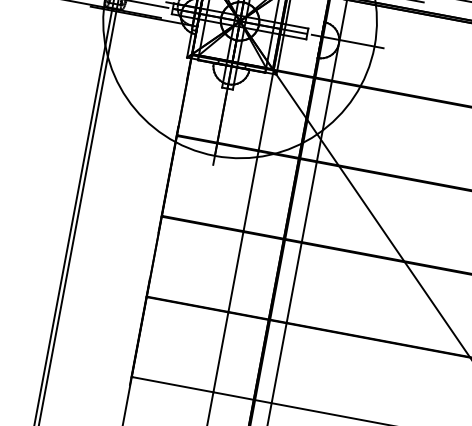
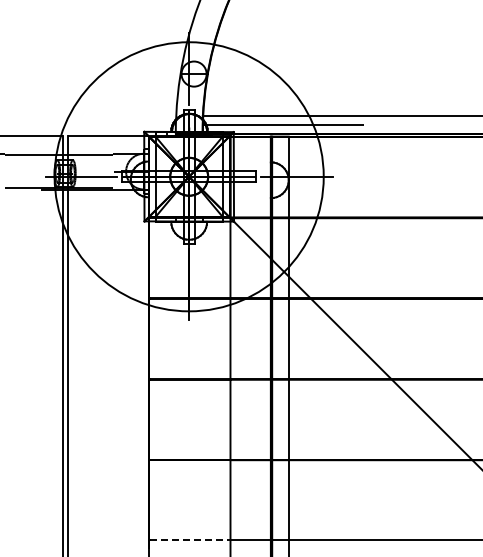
line: (173, 385) -> (190, 540), solid -> dashed

